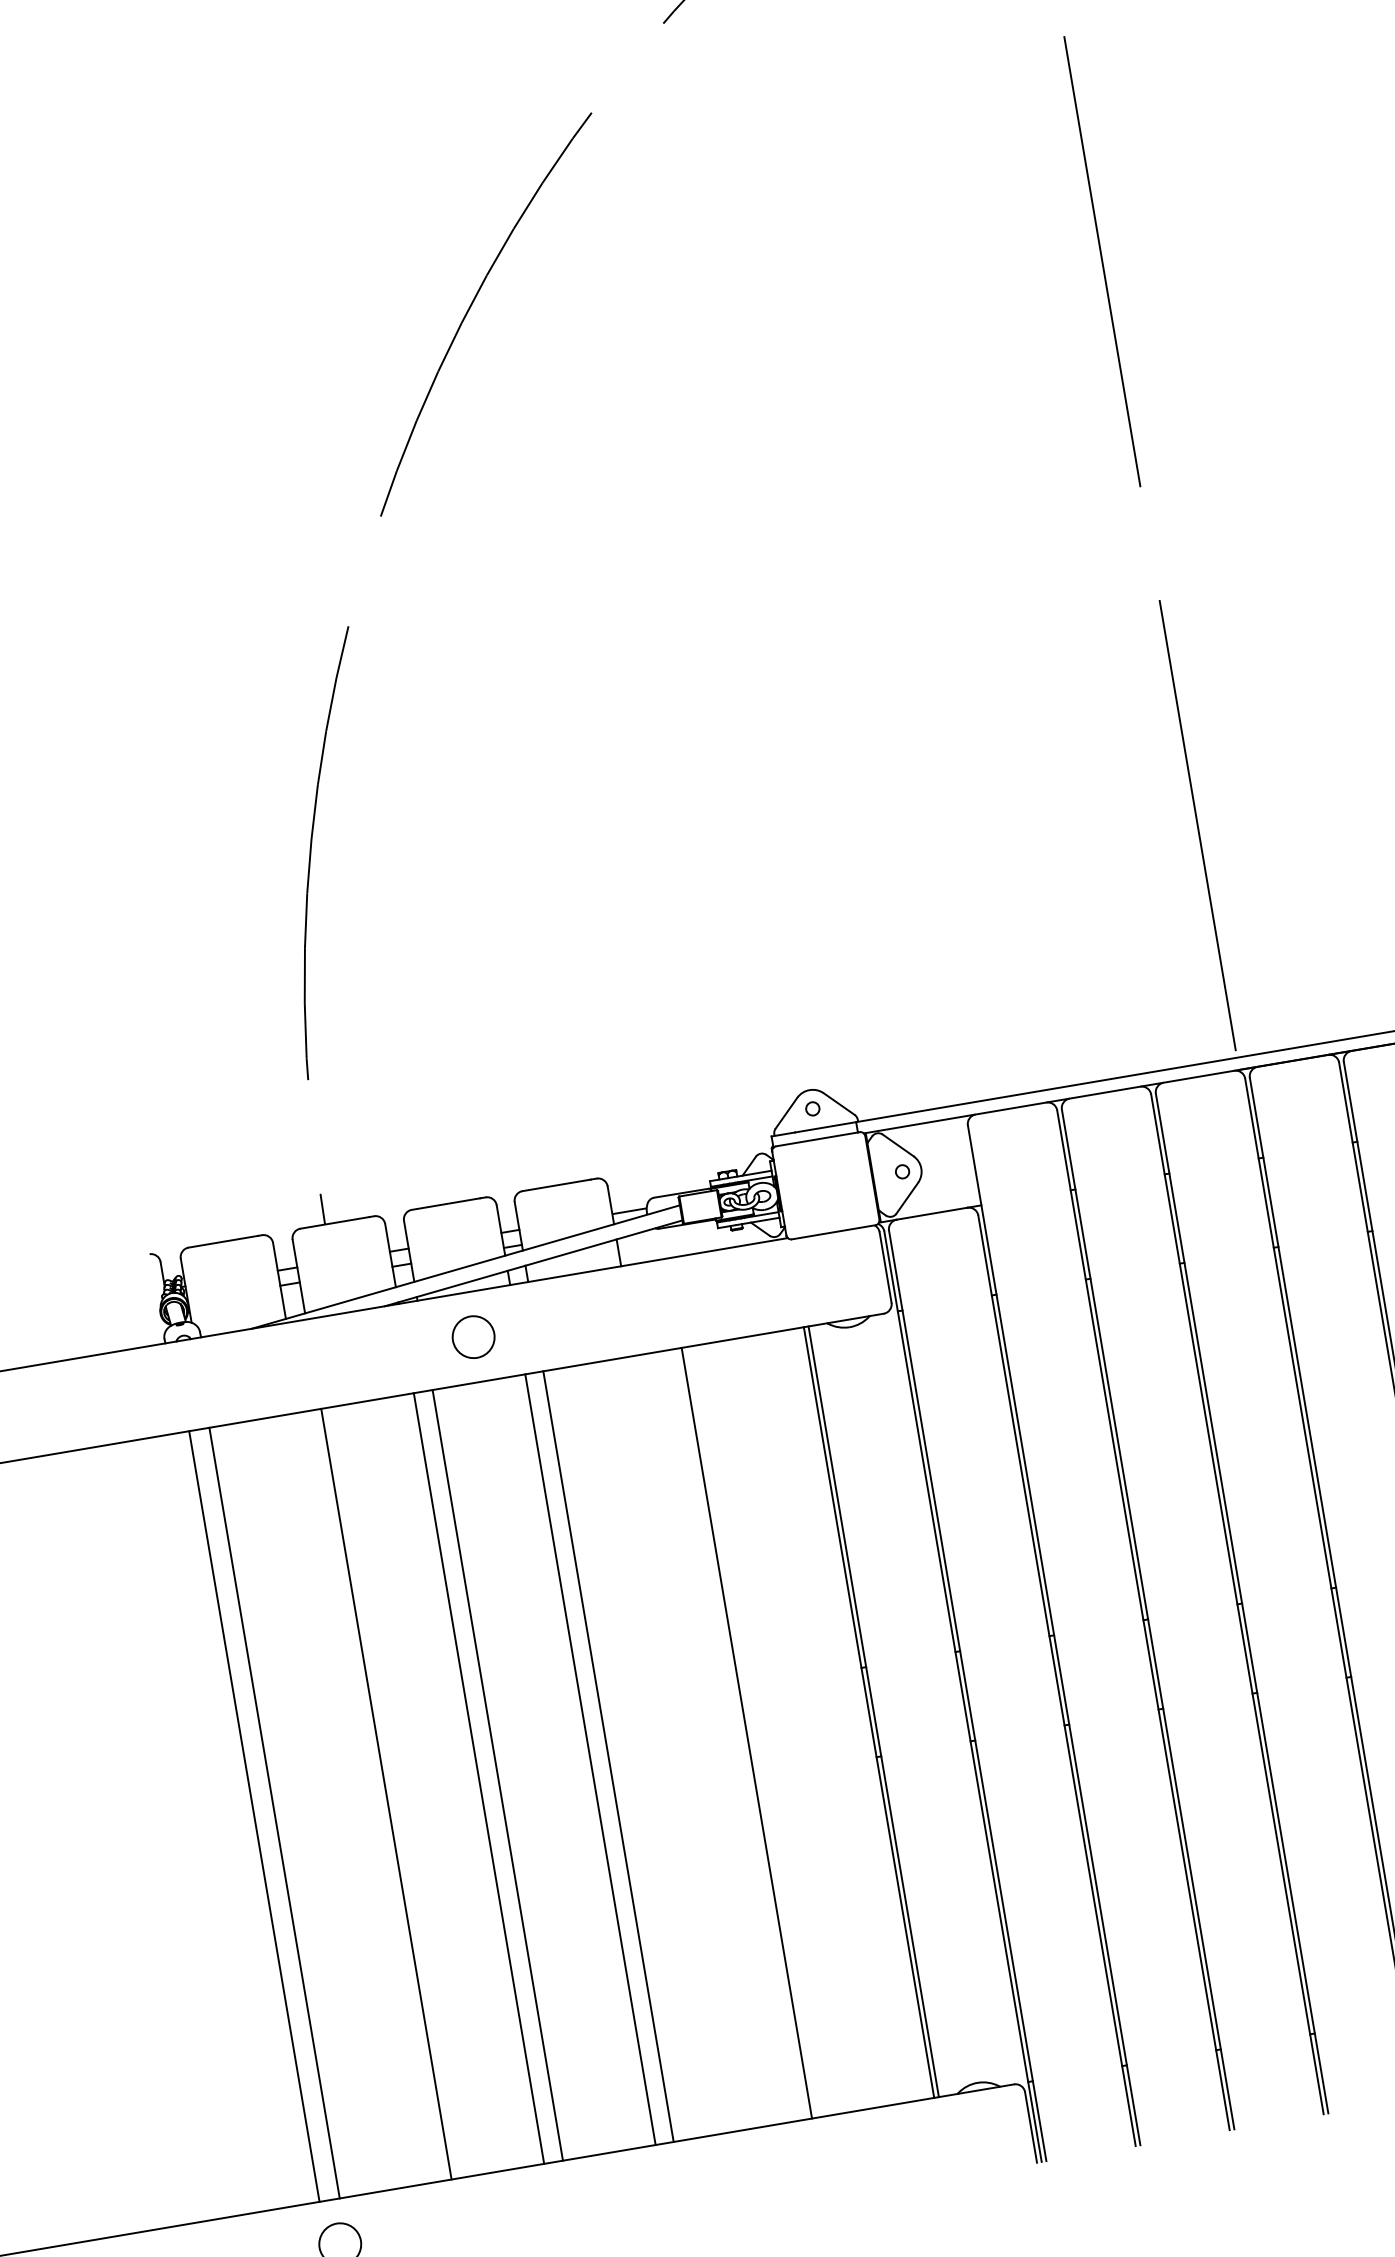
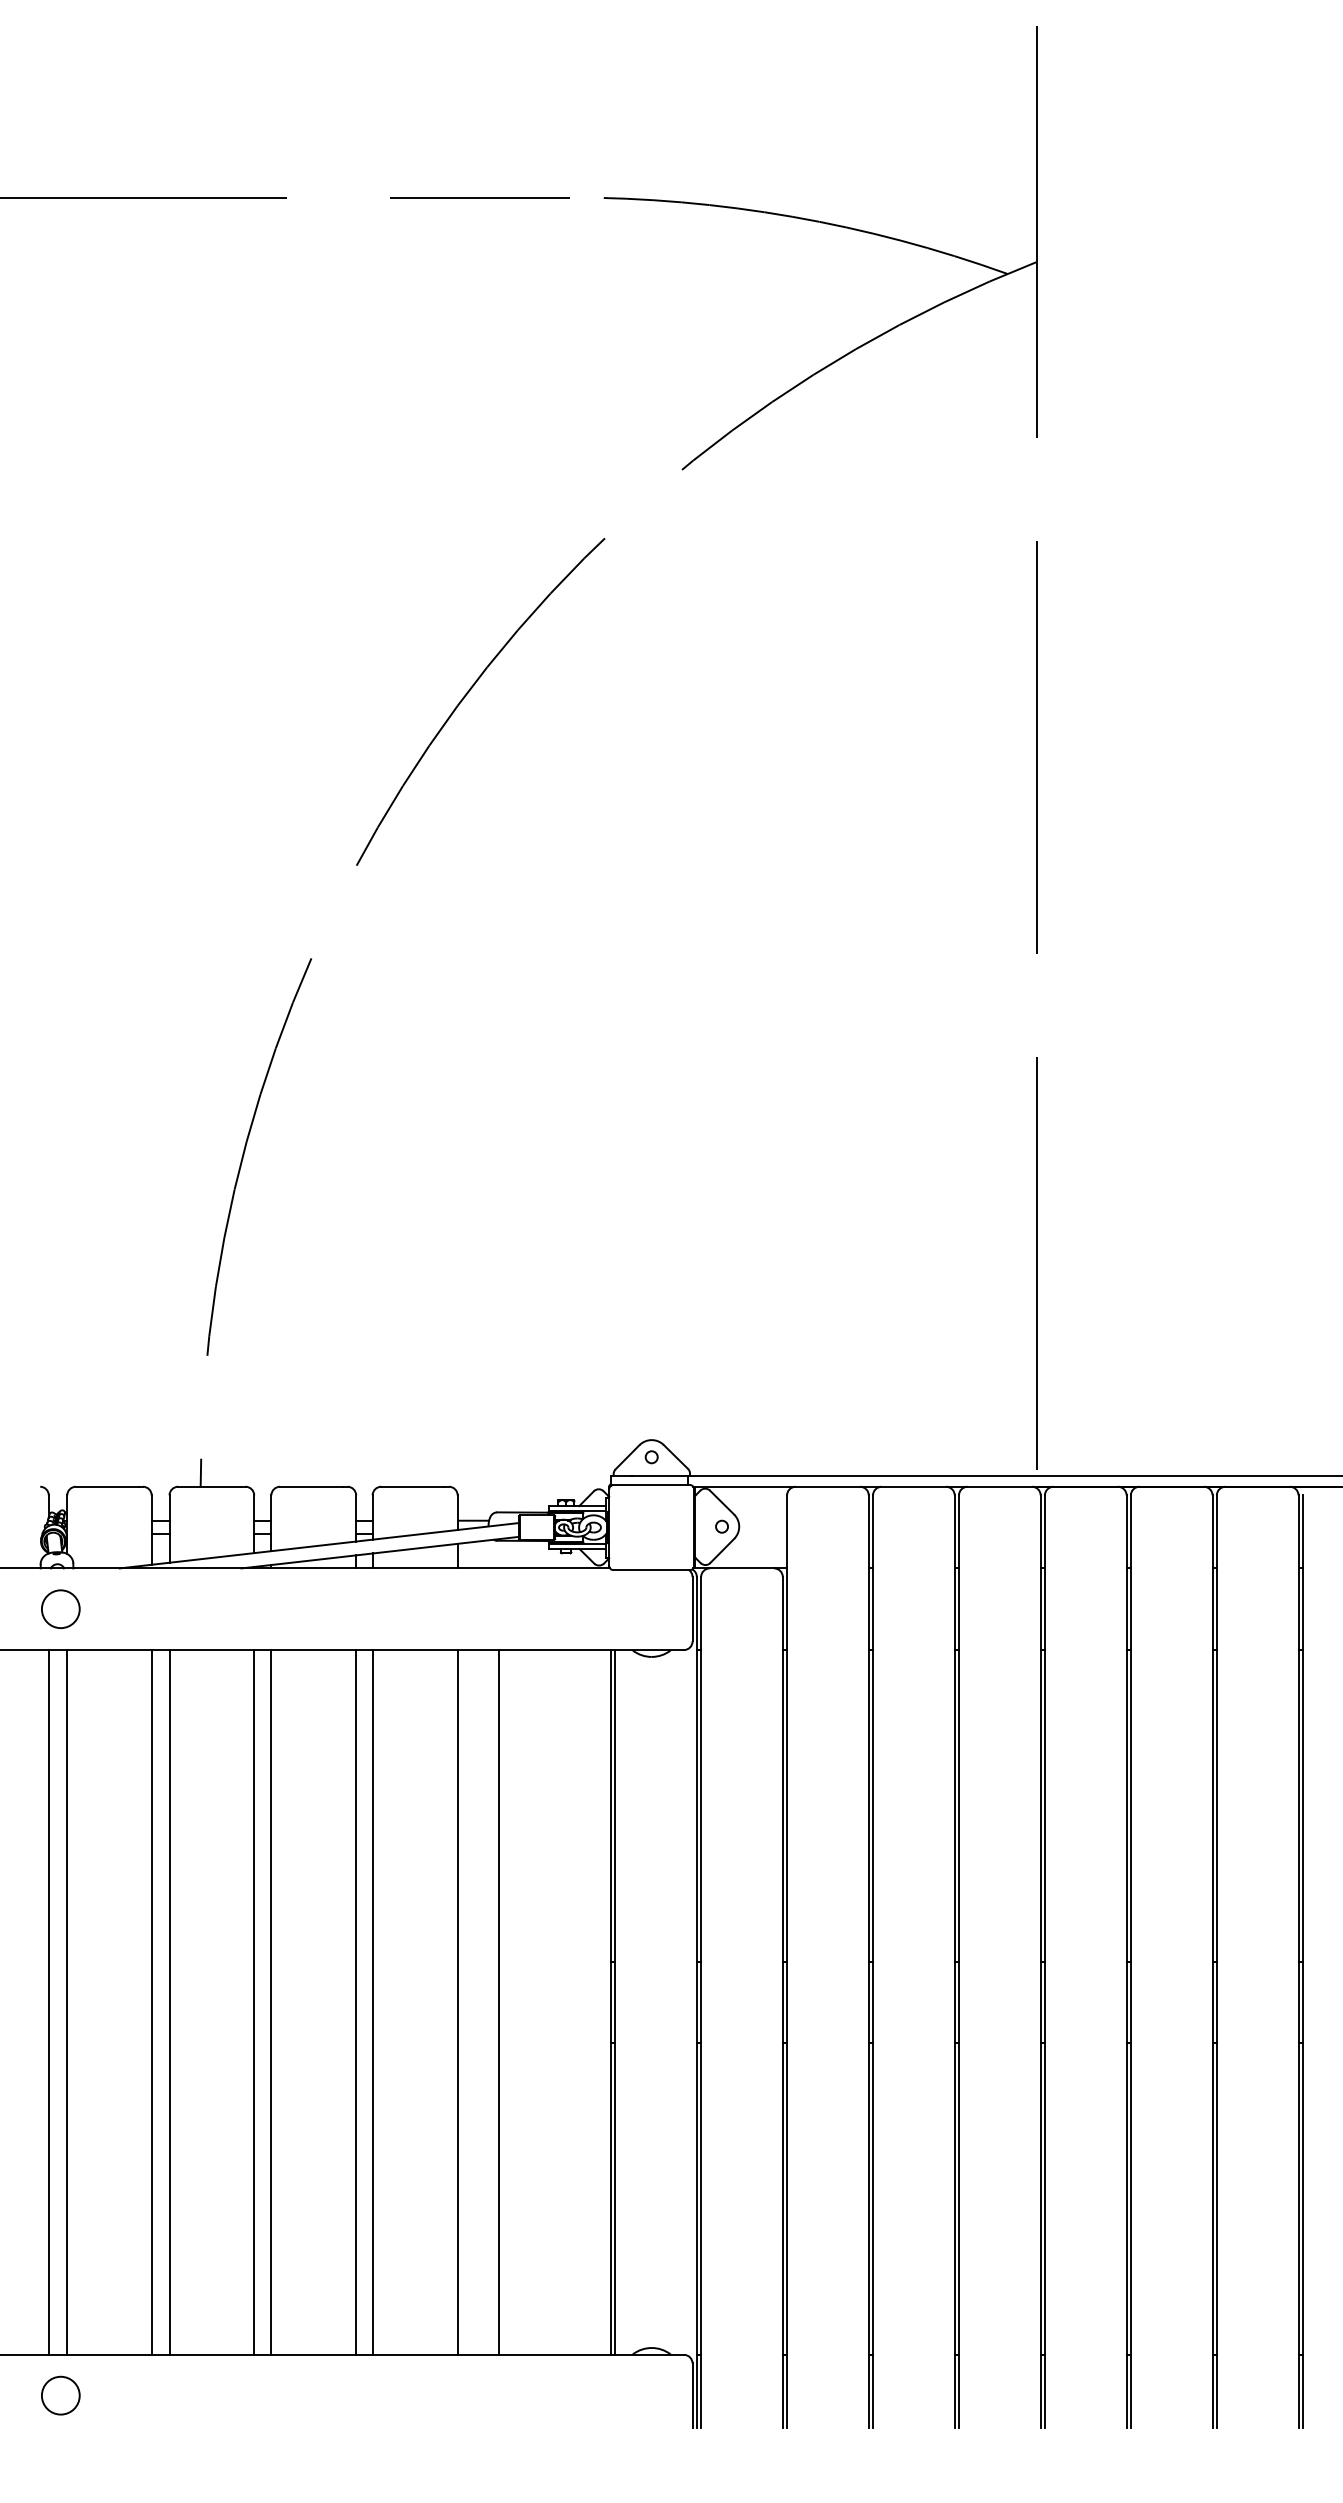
circle: (473, 1336) -> (60, 1608), moved
line: (701, 1740) -> (457, 2002), added
line: (366, 1797) -> (151, 2002), added

